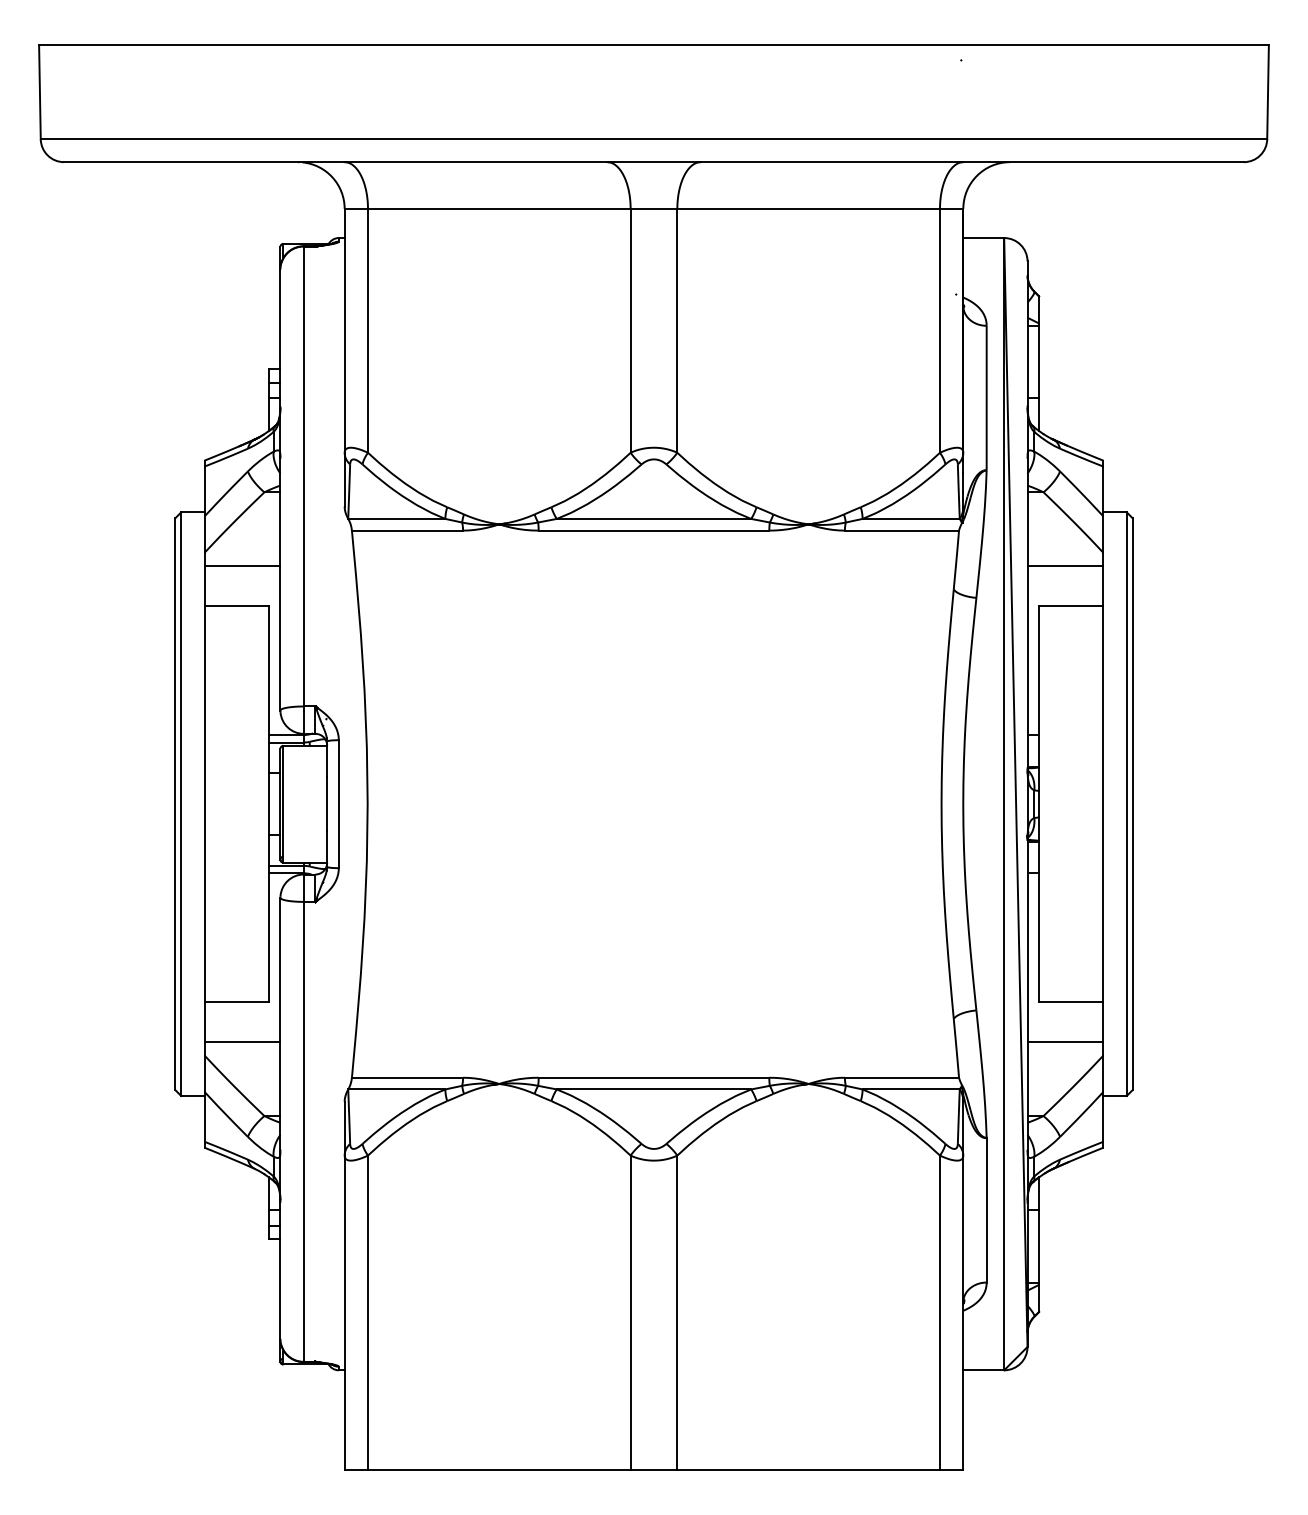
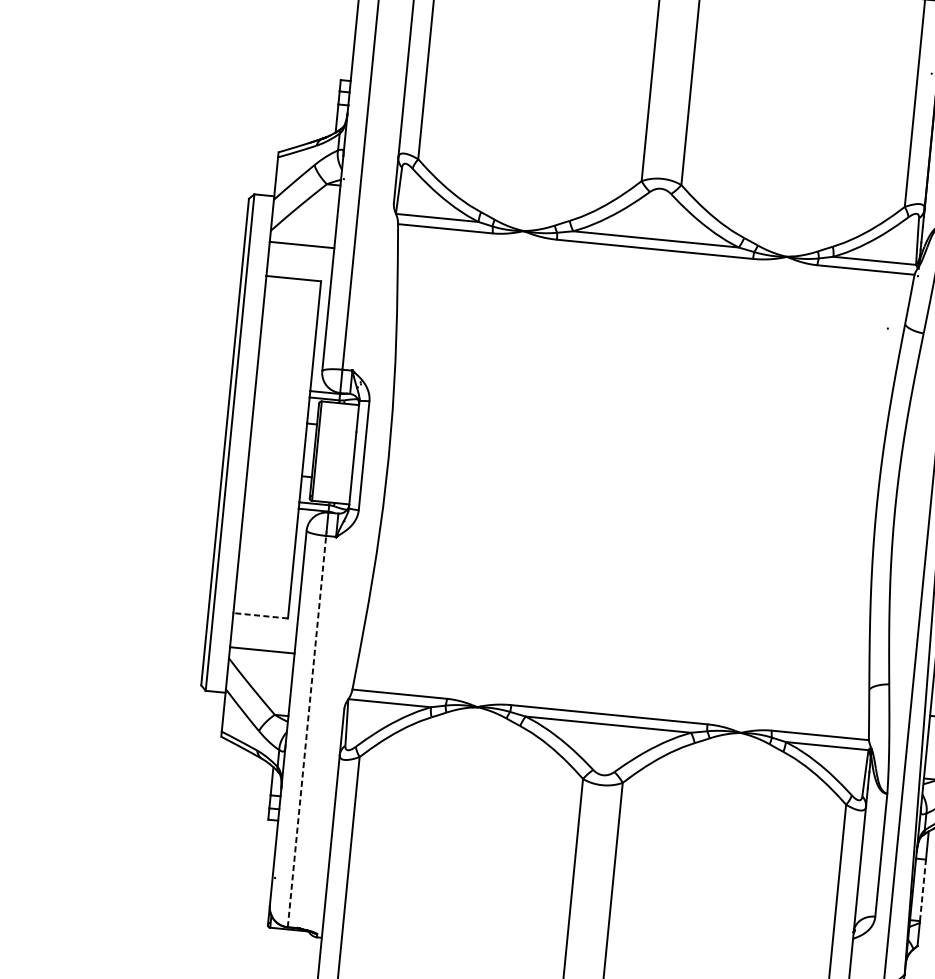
line: (236, 1002) -> (260, 615), solid -> dashed
line: (303, 1131) -> (306, 731), solid -> dashed
line: (1039, 1245) -> (923, 889), solid -> dashed

